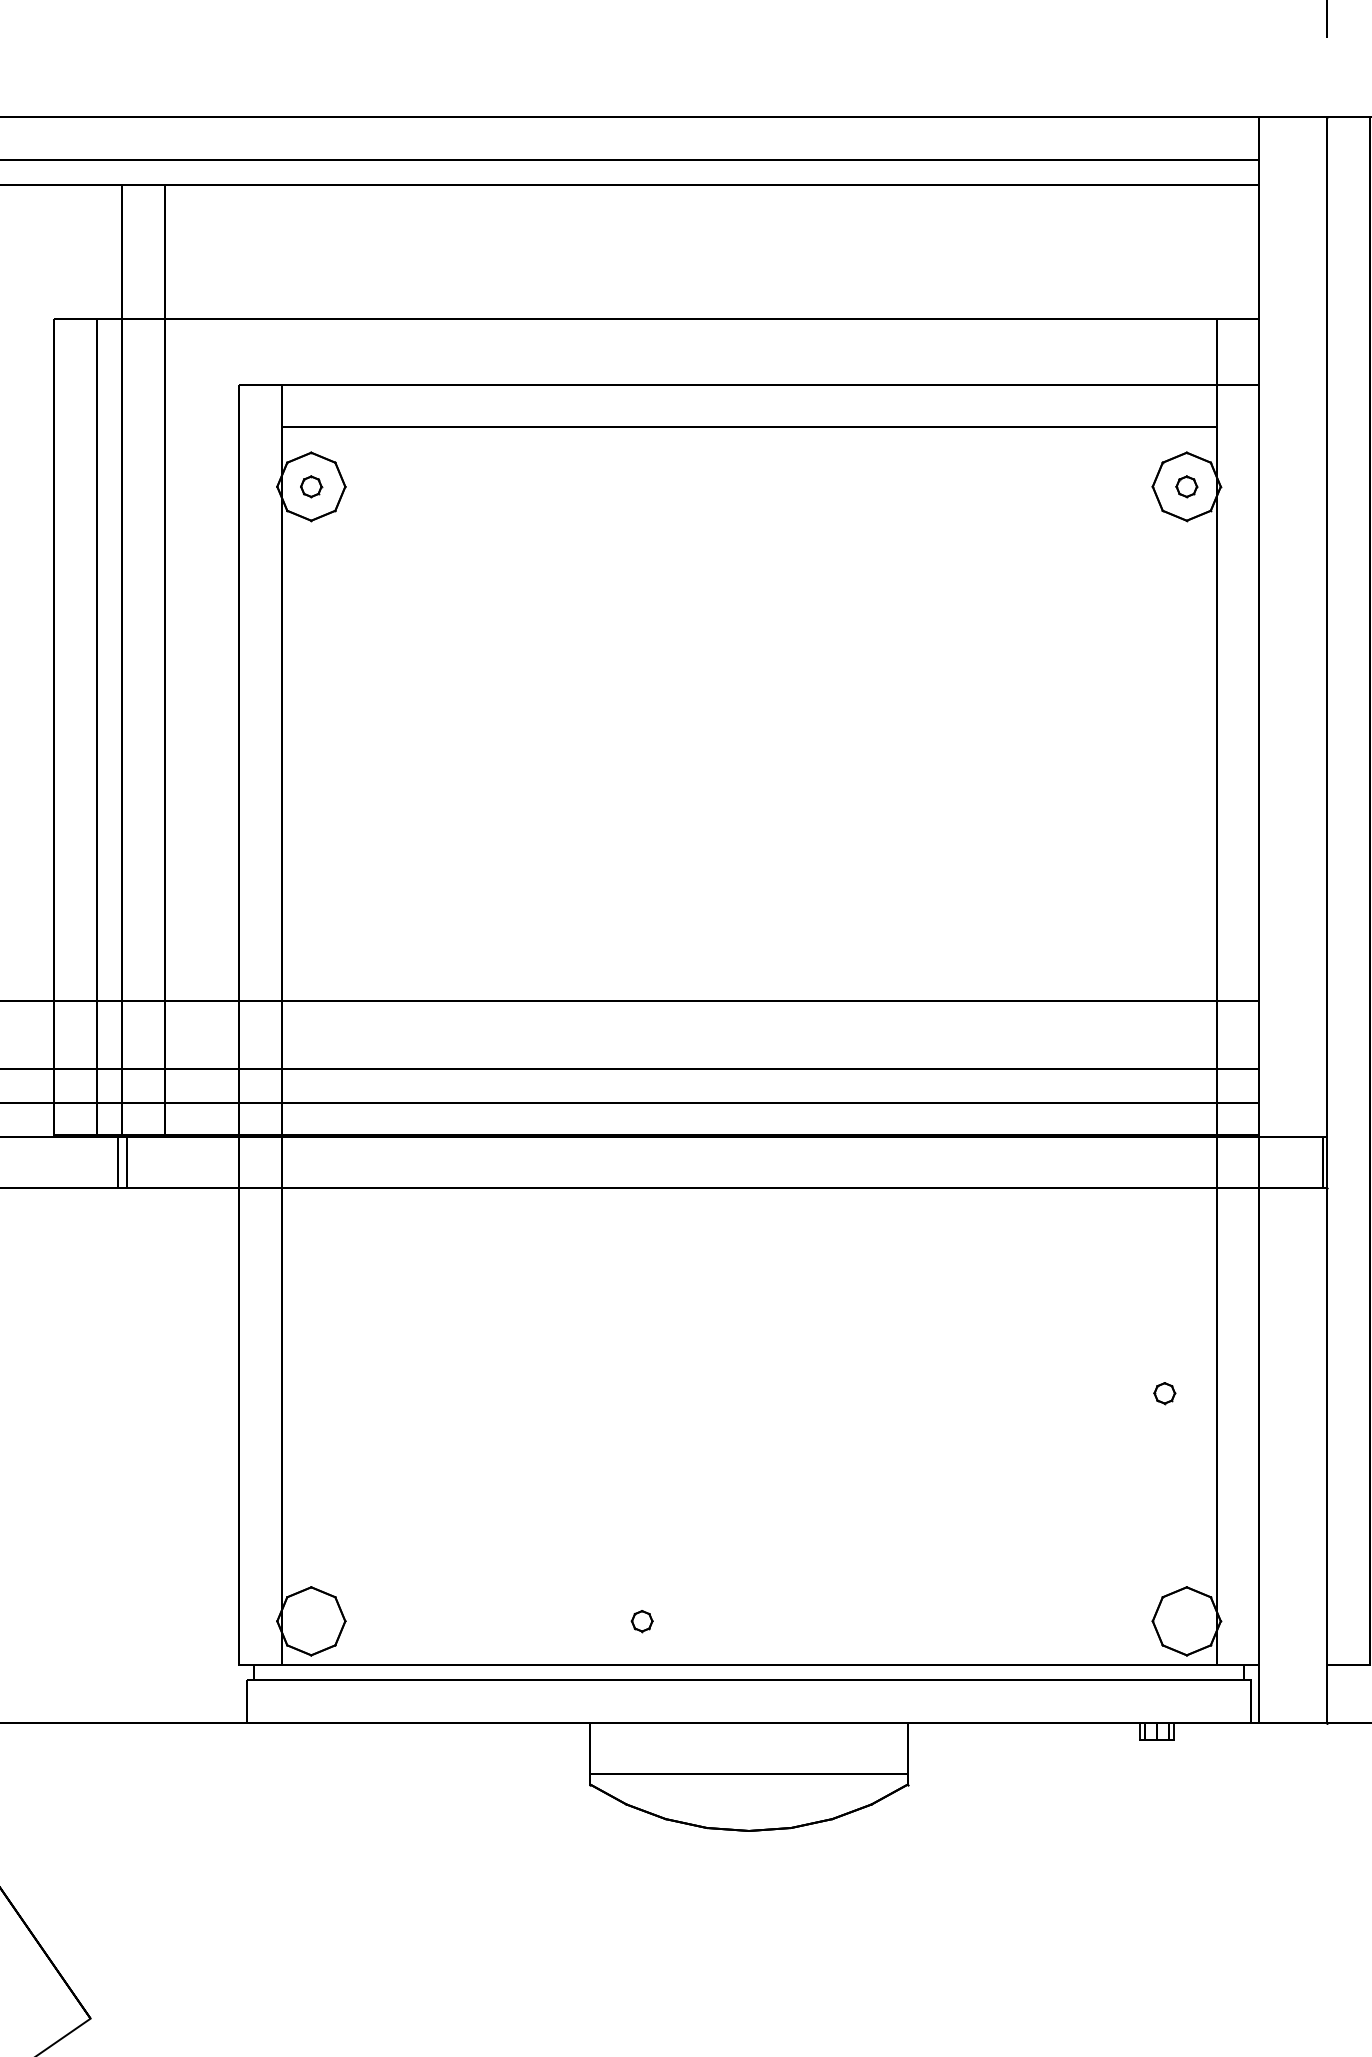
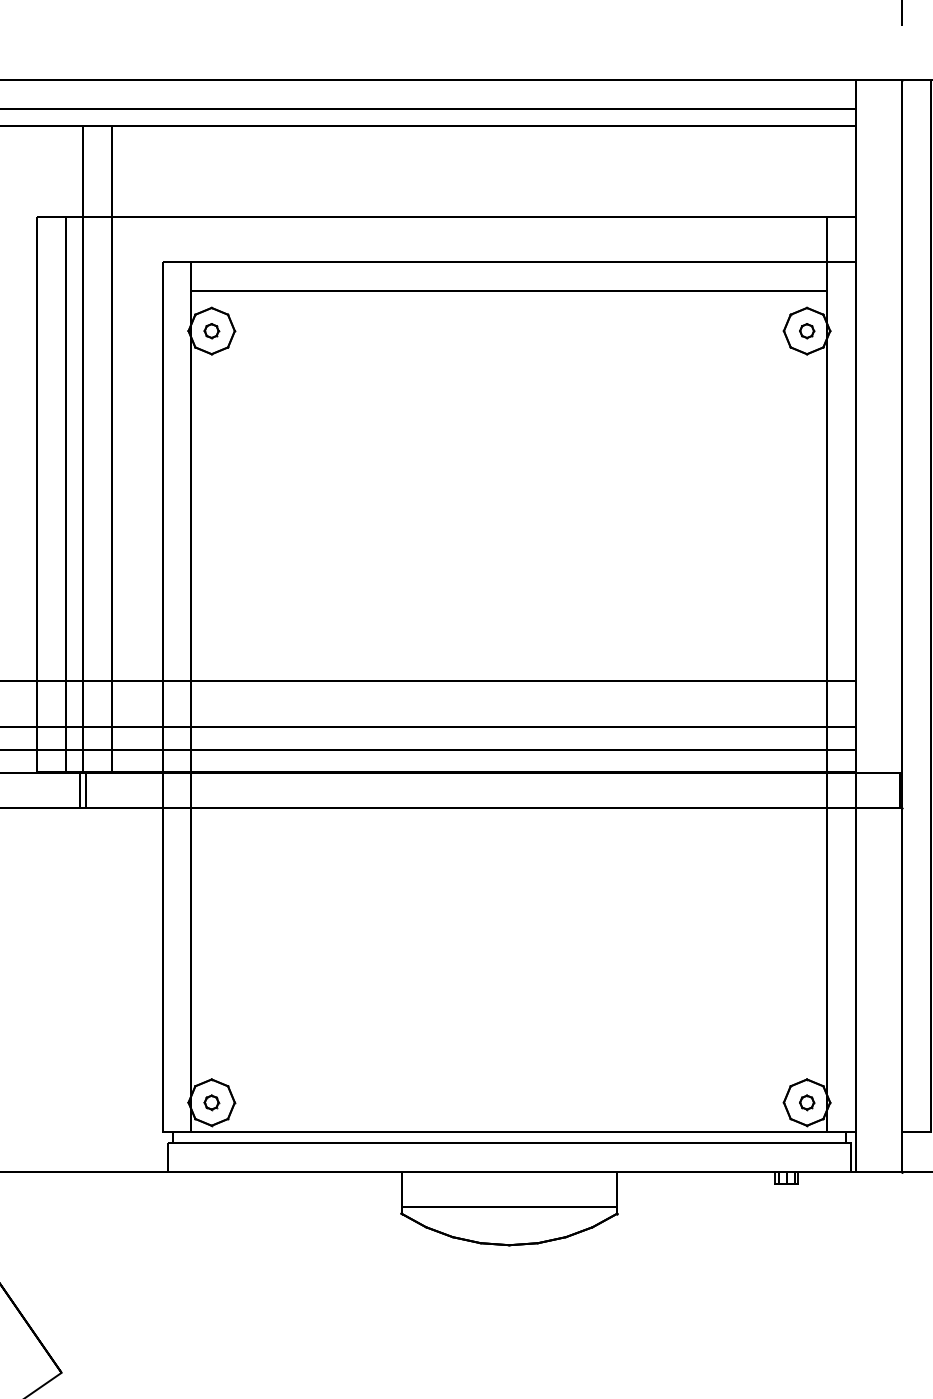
part: (1165, 1393) -> (807, 1102), moved
part: (641, 1621) -> (211, 1102), moved

